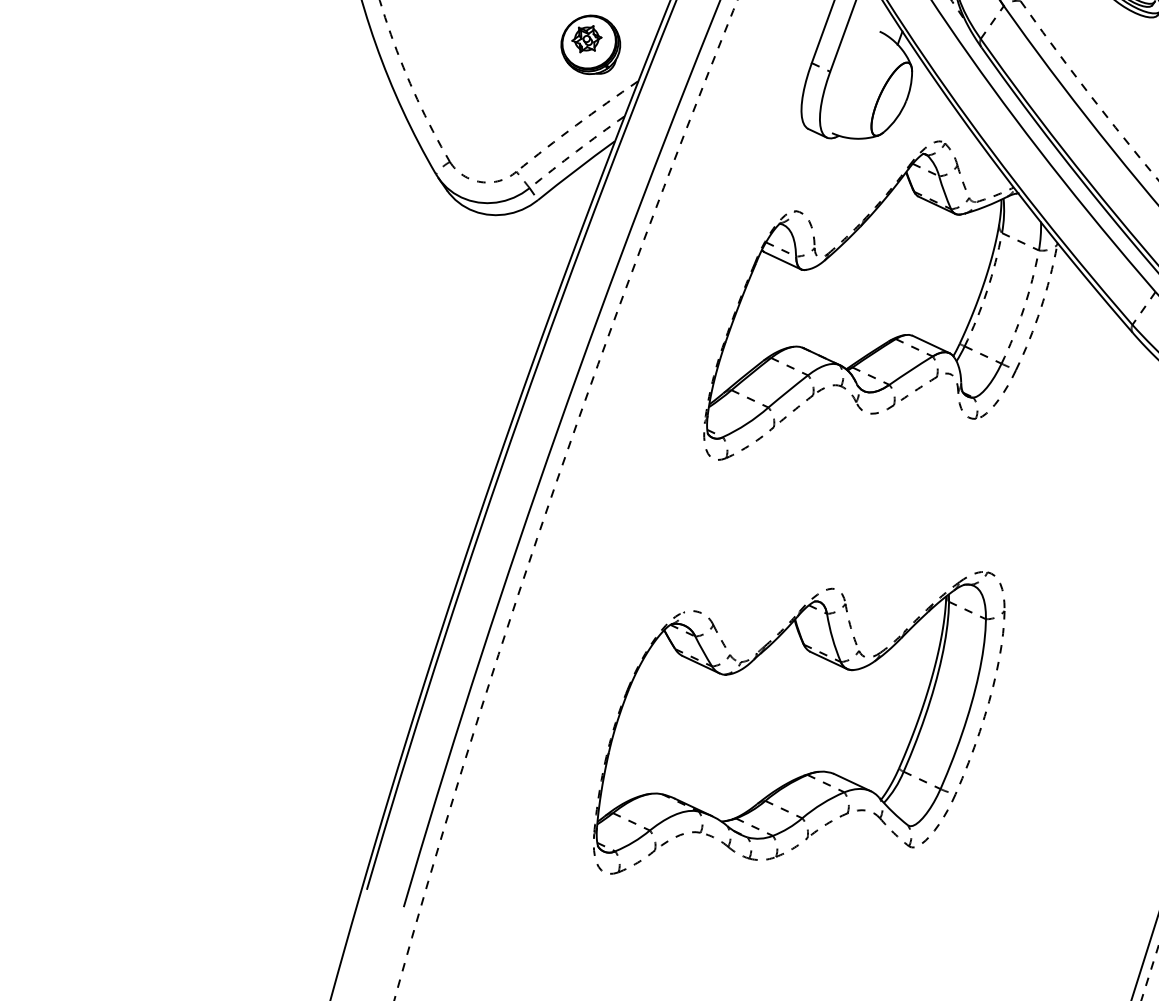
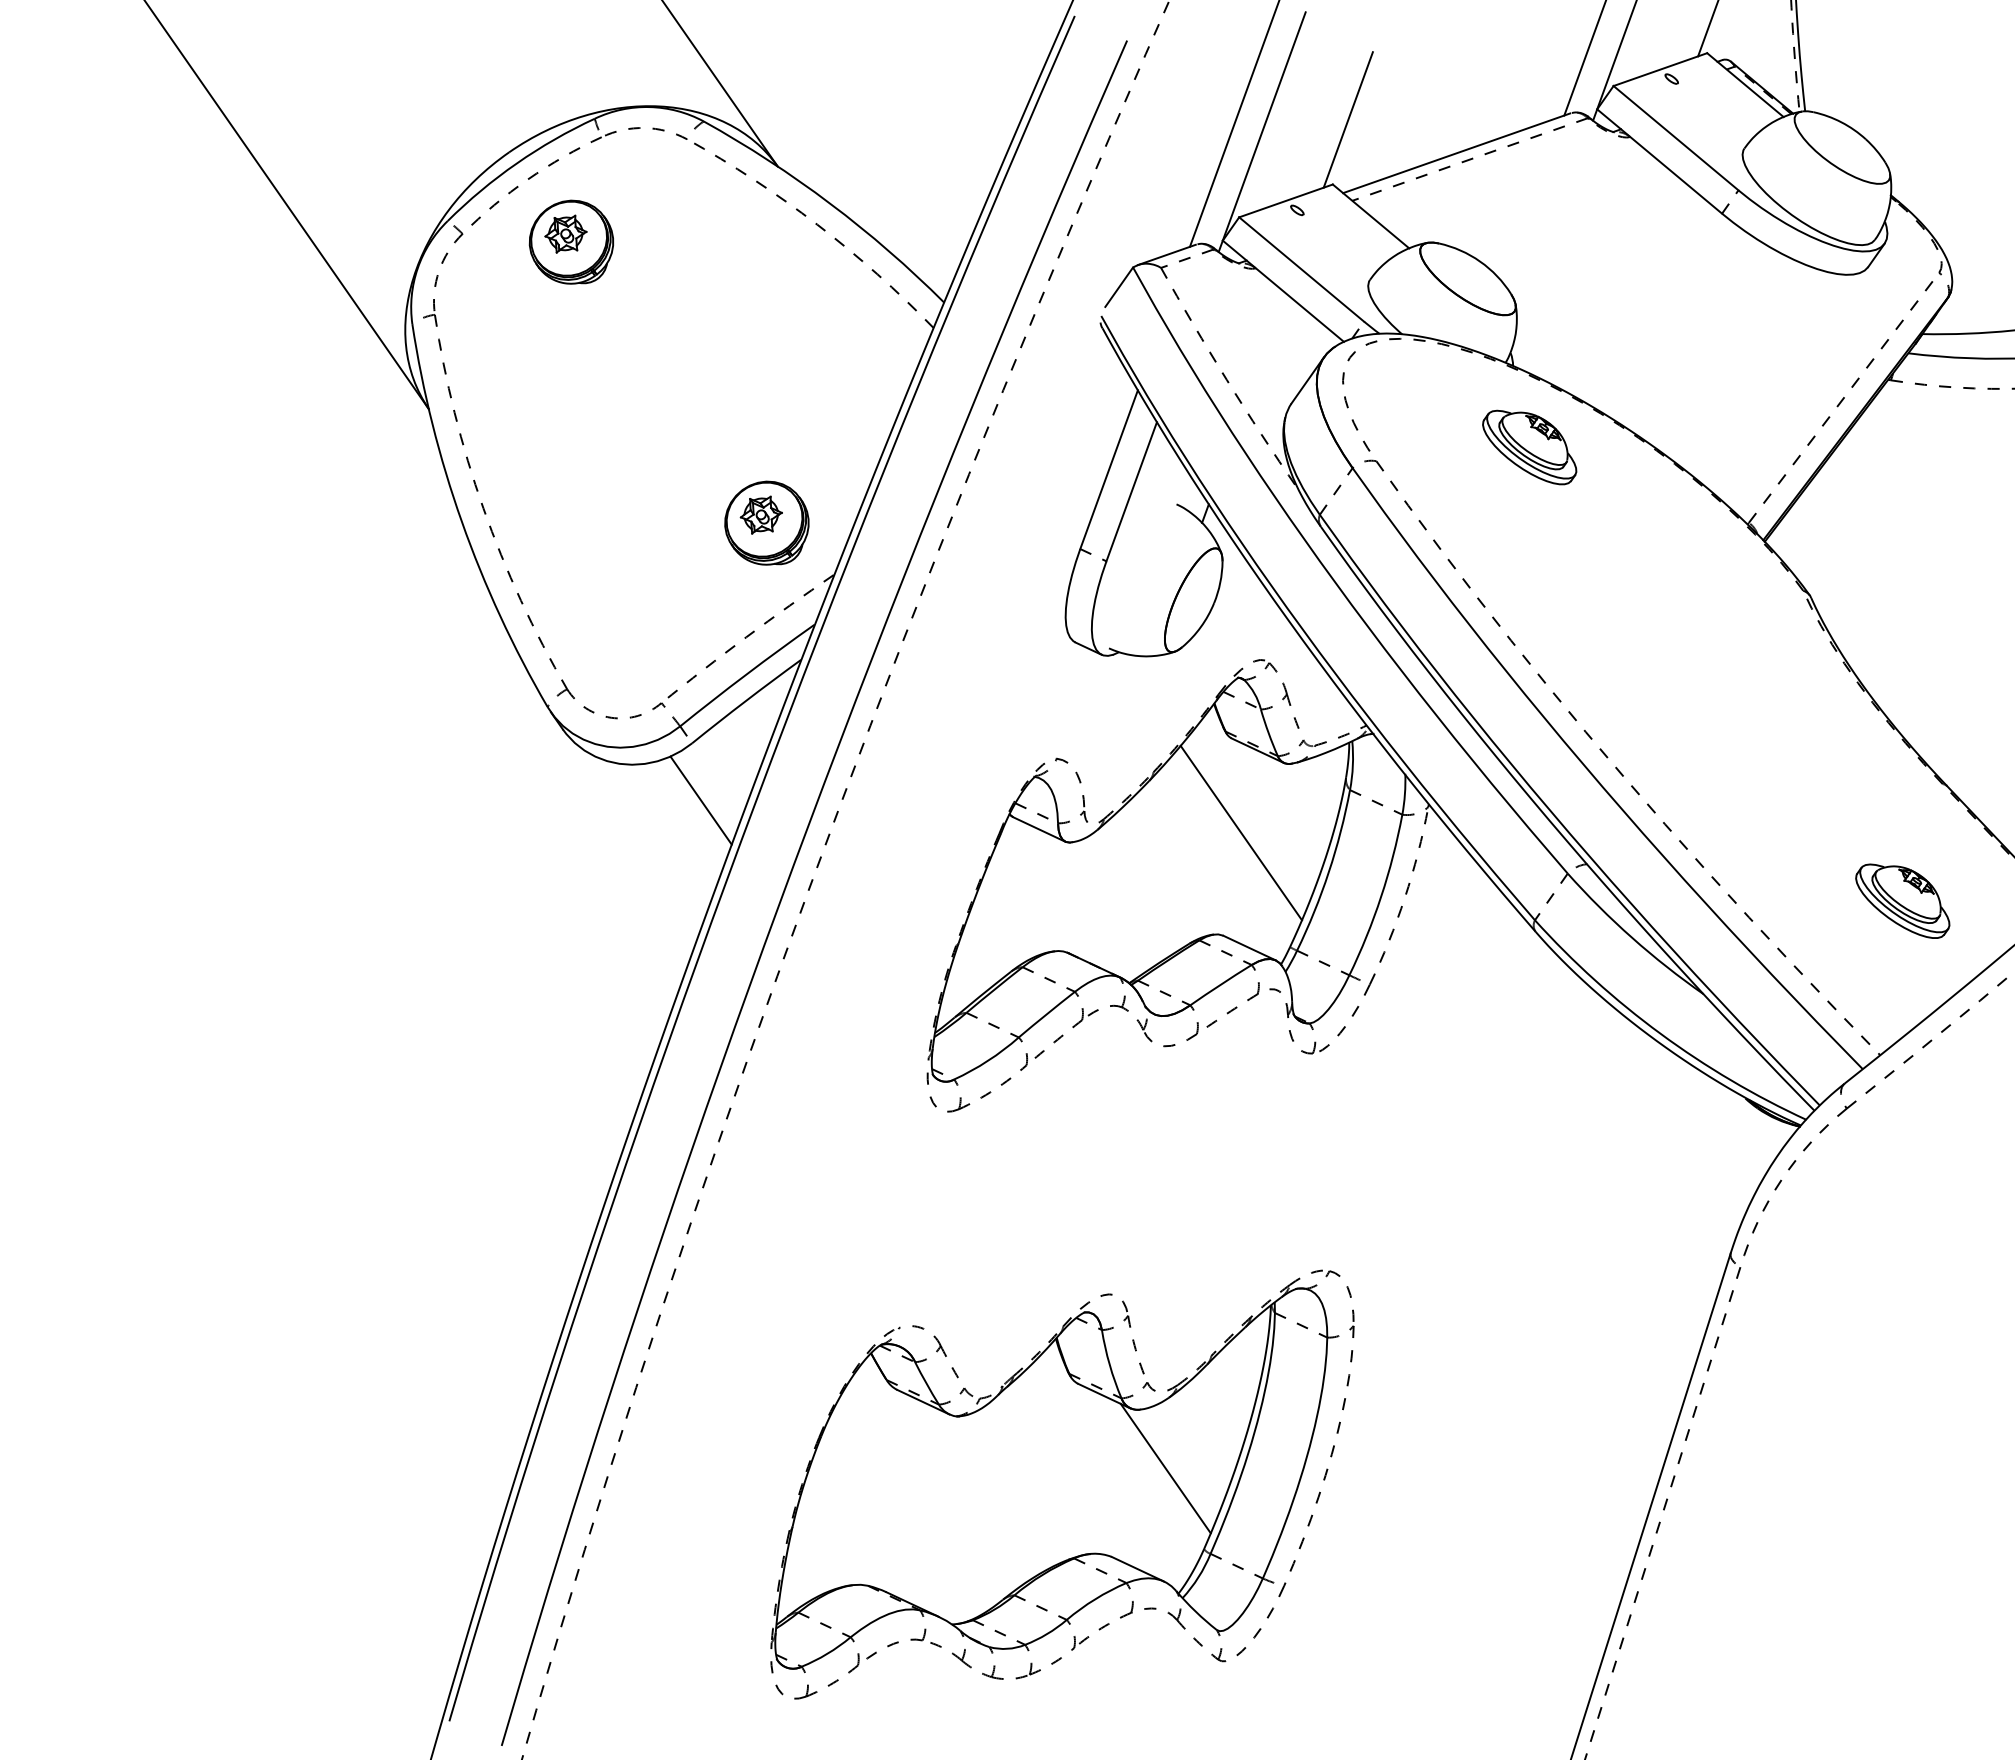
arc: (576, 151) -> (746, 674), dashed -> solid
line: (543, 240) -> (700, 800), added
line: (925, 263) -> (1241, 832), added
arc: (986, 291) -> (1328, 872), dashed -> solid
arc: (1024, 308) -> (1381, 896), dashed -> solid
line: (871, 711) -> (1165, 1468), added

